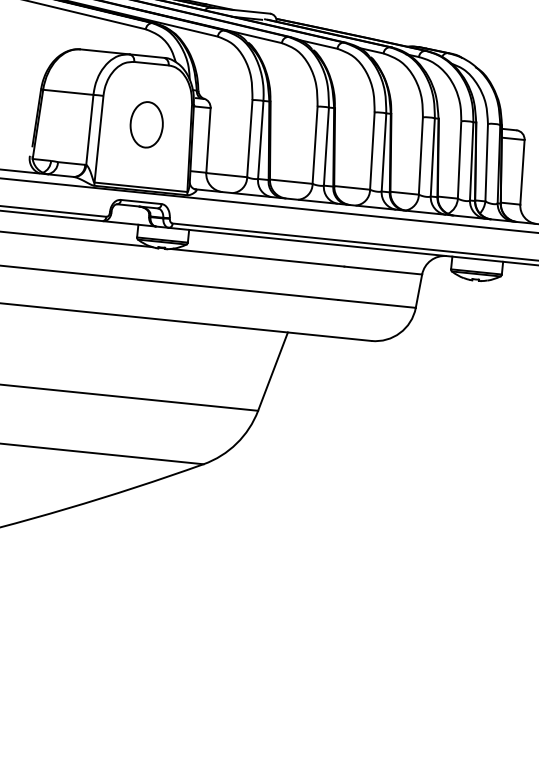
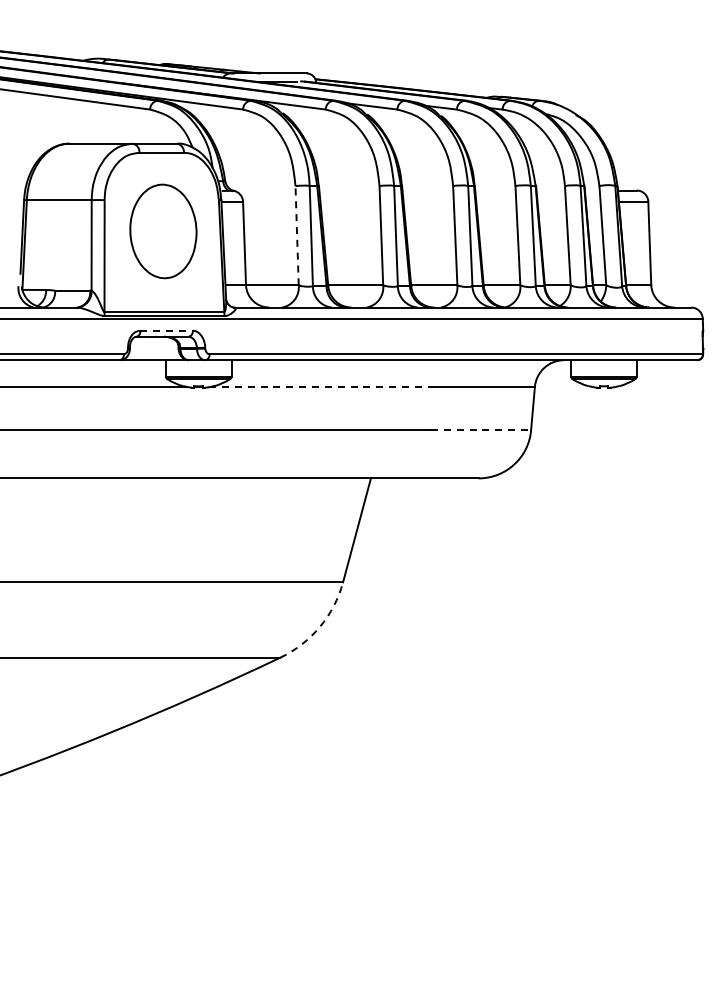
part: (146, 124) -> (163, 231), size x1.6
line: (250, 138) -> (297, 235), solid -> dashed
line: (141, 201) -> (167, 330), solid -> dashed
line: (257, 257) -> (322, 386), solid -> dashed
line: (377, 304) -> (481, 430), solid -> dashed
arc: (236, 443) -> (319, 626), solid -> dashed

